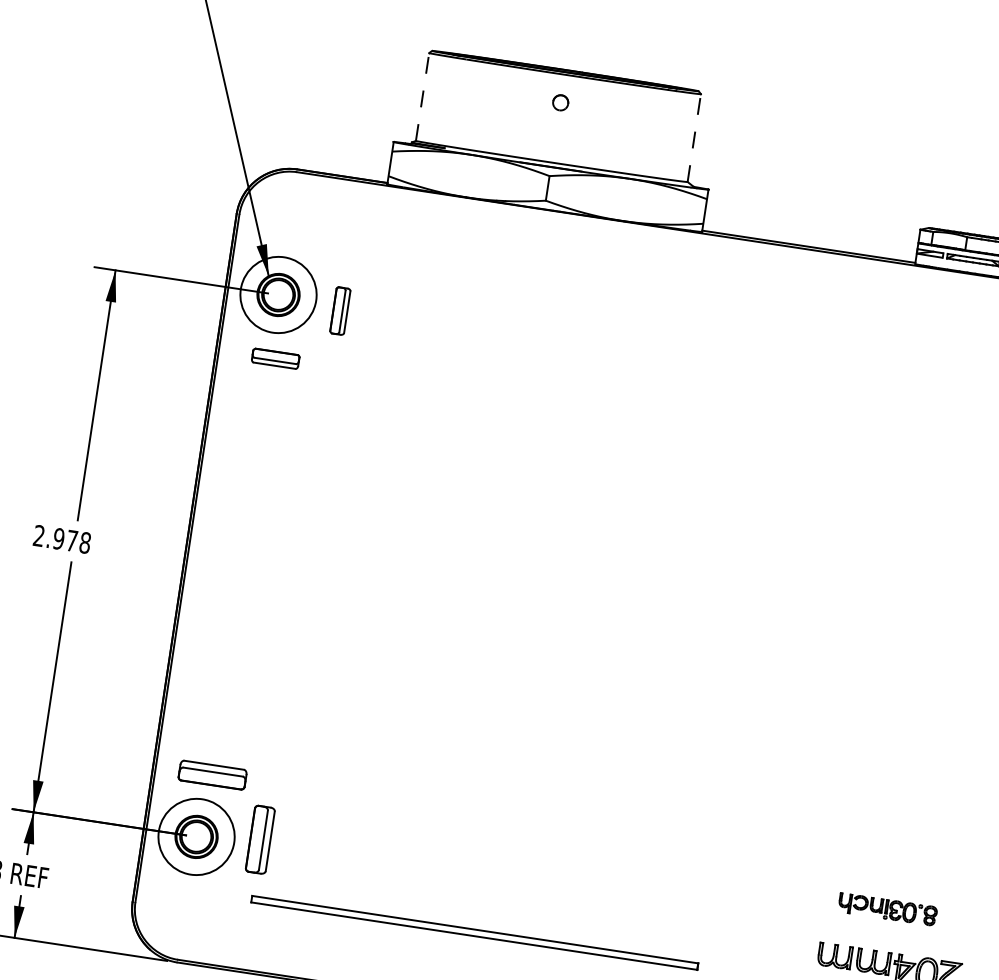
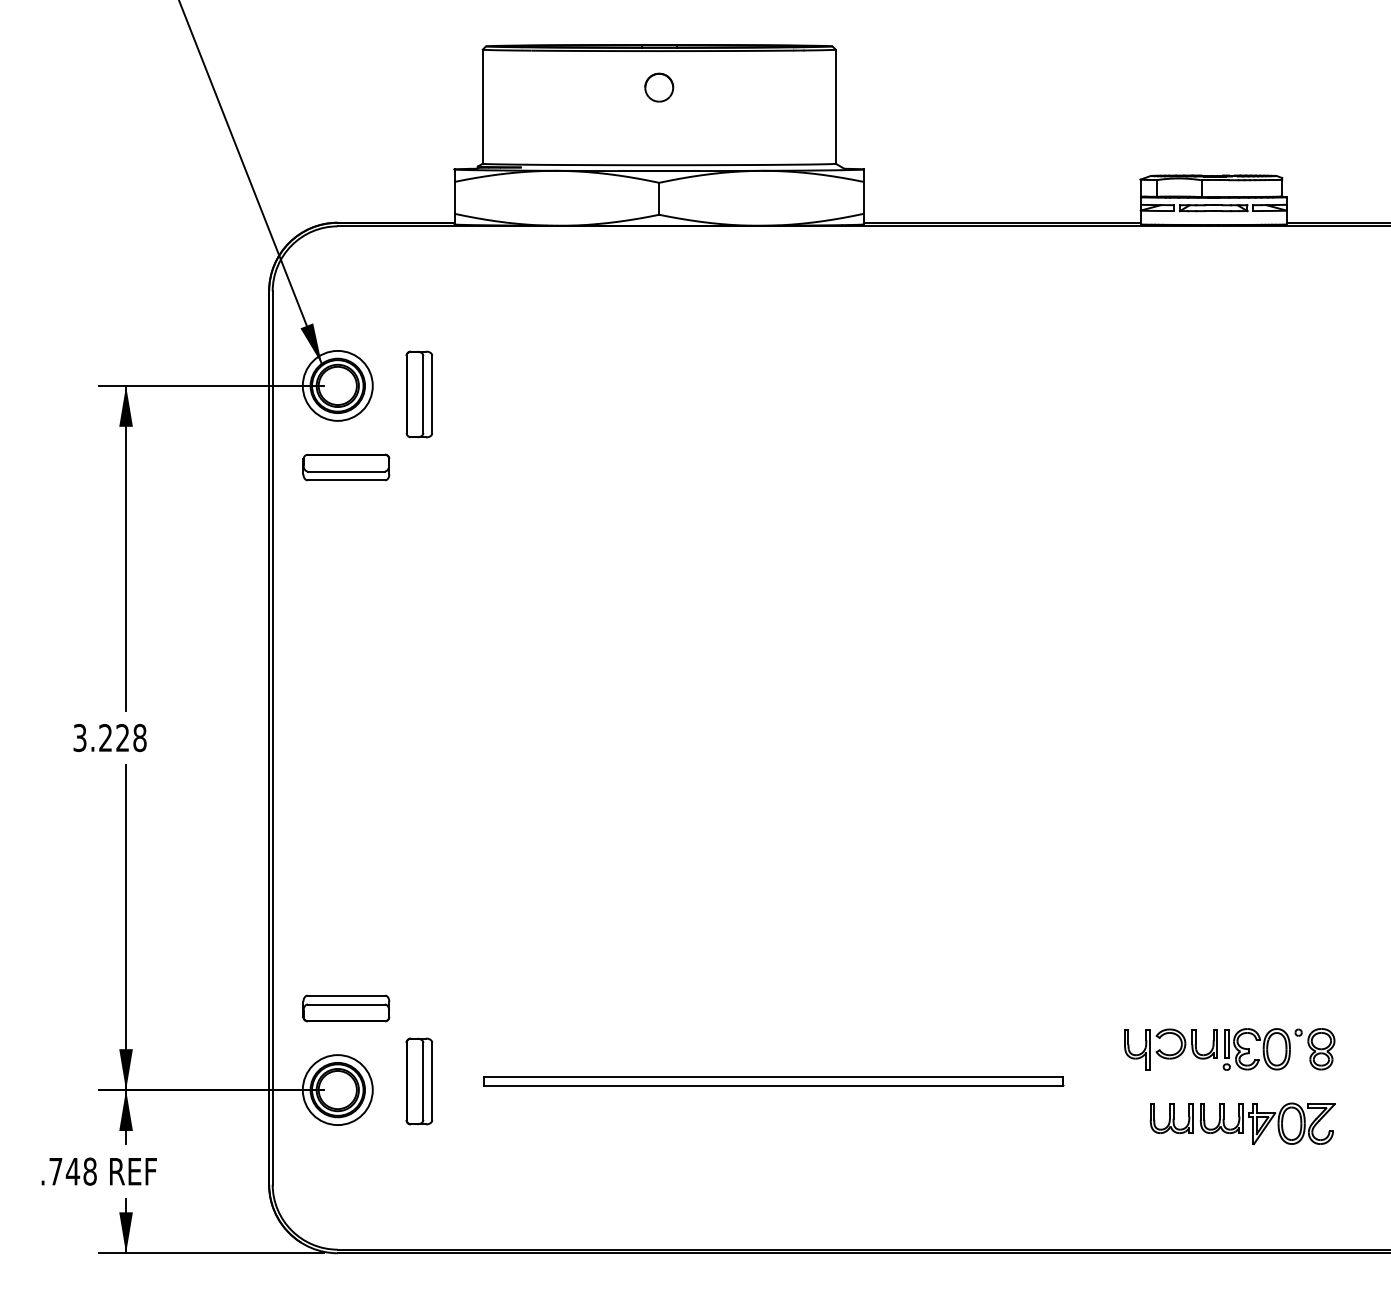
line: (422, 96) -> (482, 106), dashed -> solid
part: (560, 102) -> (659, 87), size x1.43
line: (694, 137) -> (835, 106), dashed -> solid
circle: (278, 294) -> (337, 385), size x0.71
part: (340, 311) -> (419, 394), size x1.43
part: (275, 358) -> (346, 467), size x1.43
text: (55, 538) -> (101, 738), 2.978 -> 3.228
circle: (196, 837) -> (337, 1090), size x0.71
part: (887, 909) -> (1229, 1049), size x1.67
part: (474, 932) -> (773, 1081), moved

